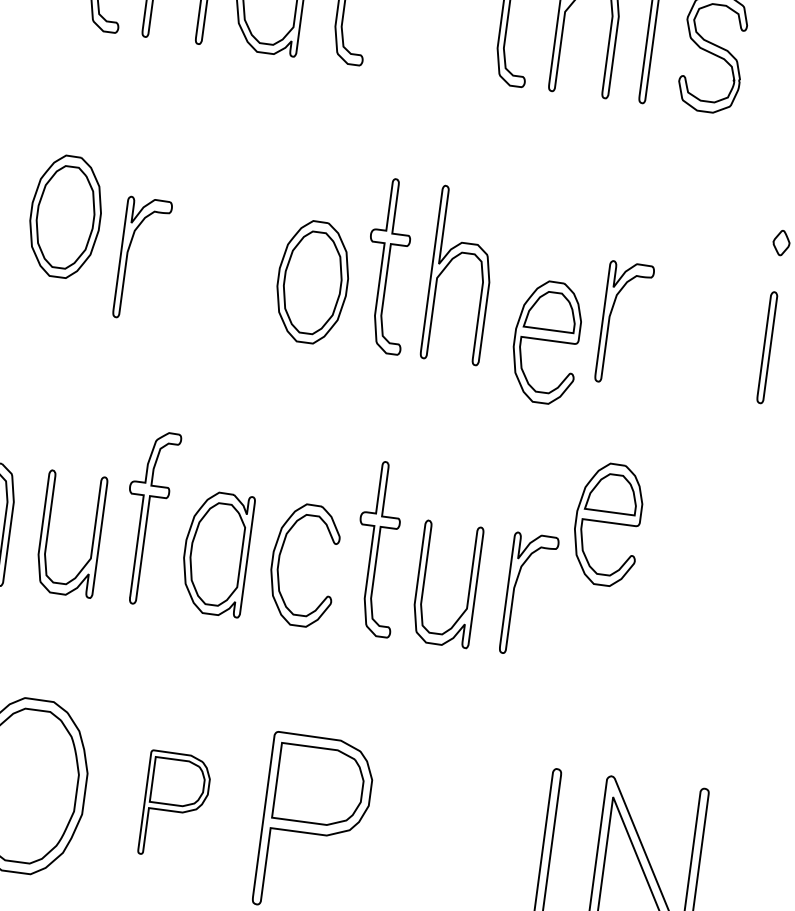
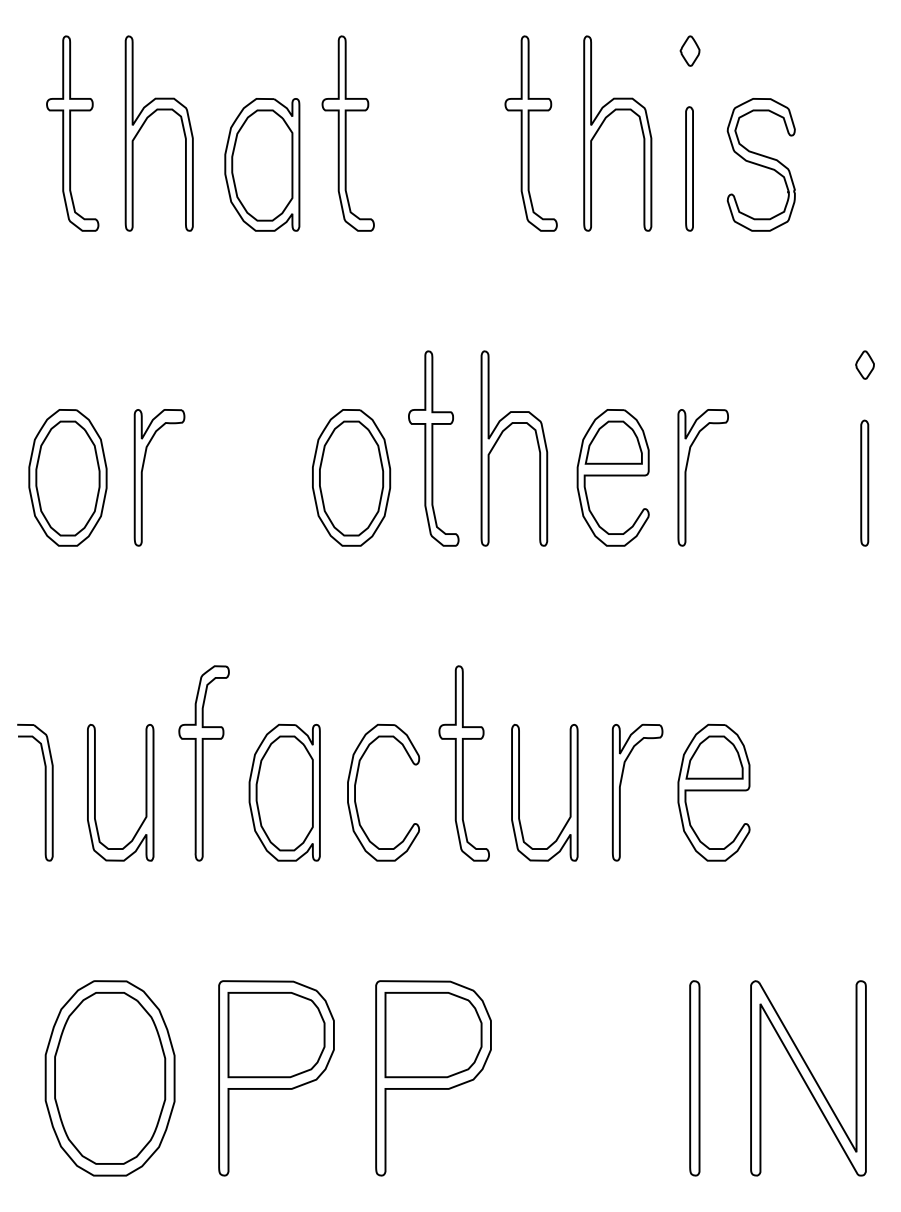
part: (65, 216) -> (67, 477), moved
part: (545, 341) -> (612, 477), moved
part: (607, 524) -> (713, 792), moved
part: (175, 805) -> (276, 1078), size x1.67

